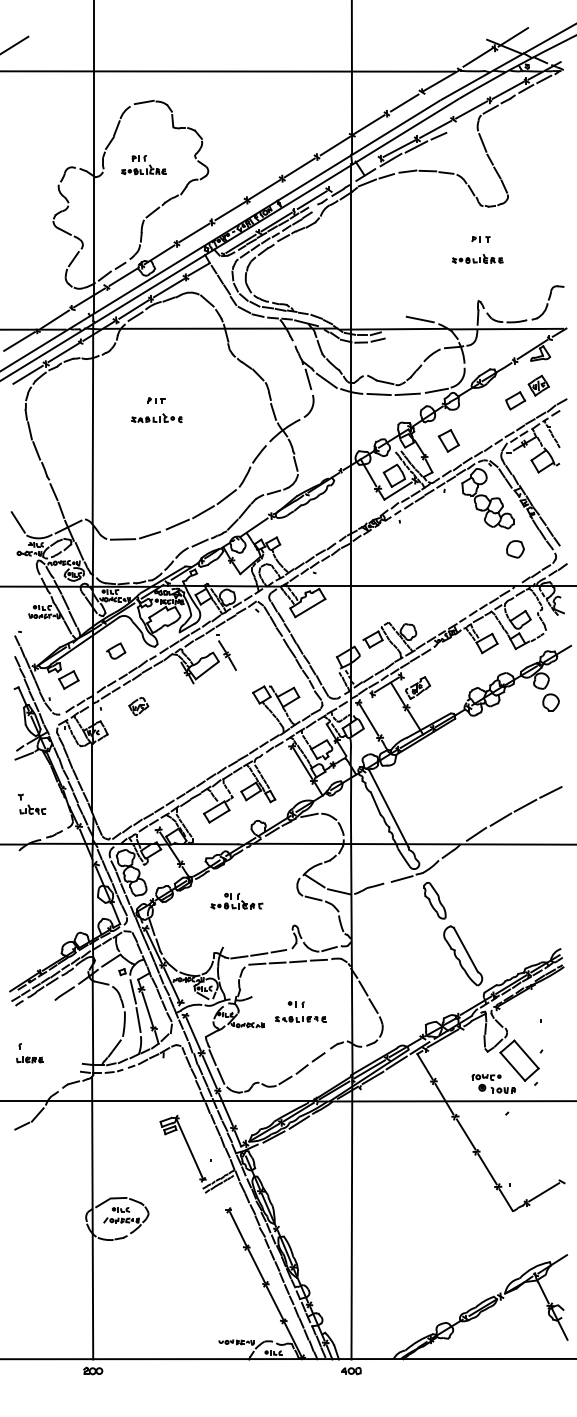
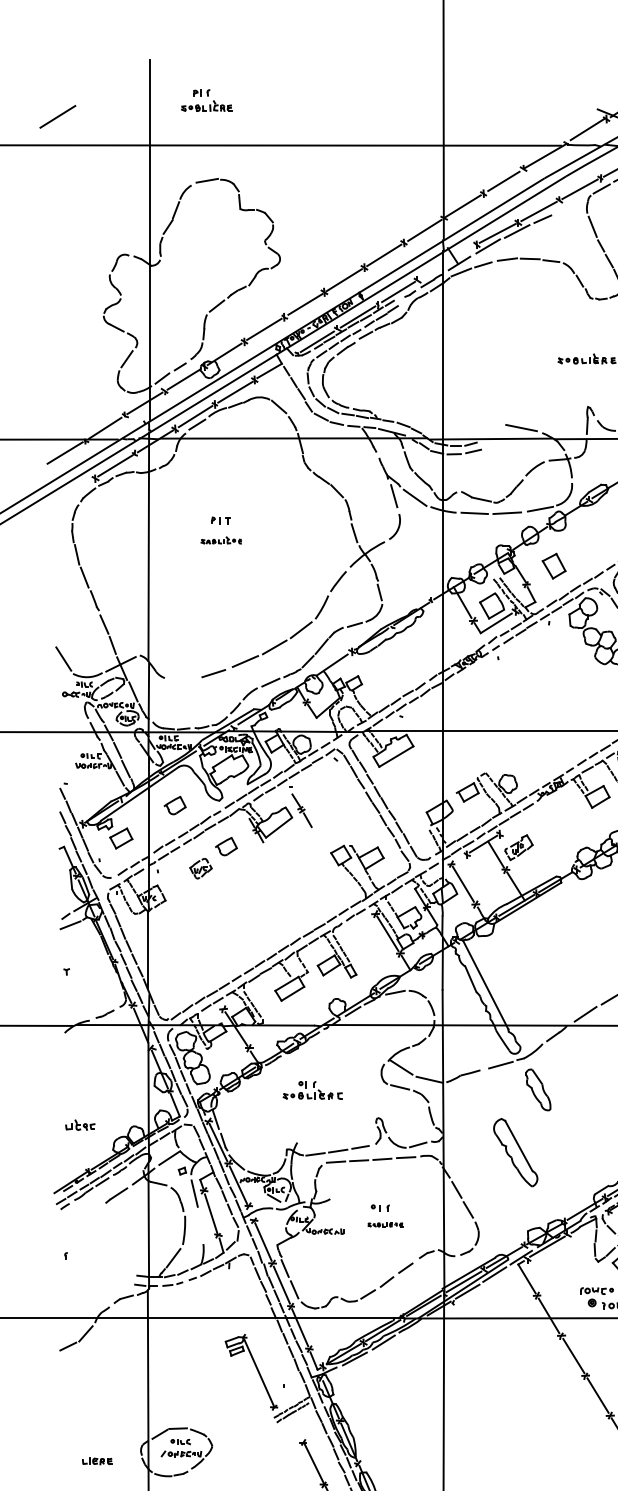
part: (143, 165) -> (206, 101), moved
part: (480, 239) -> (590, 336), removed
line: (27, 374) -> (74, 490), removed
part: (156, 418) -> (221, 540), size x0.7
line: (122, 539) -> (182, 678), removed
part: (161, 686) -> (226, 845), added
part: (32, 809) -> (79, 1124), moved
part: (463, 955) -> (516, 1152), moved
part: (300, 1019) -> (385, 1225), size x0.6
line: (138, 1020) -> (200, 1226), removed
part: (29, 1059) -> (97, 1460), moved

